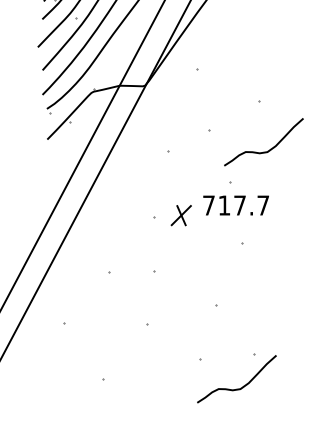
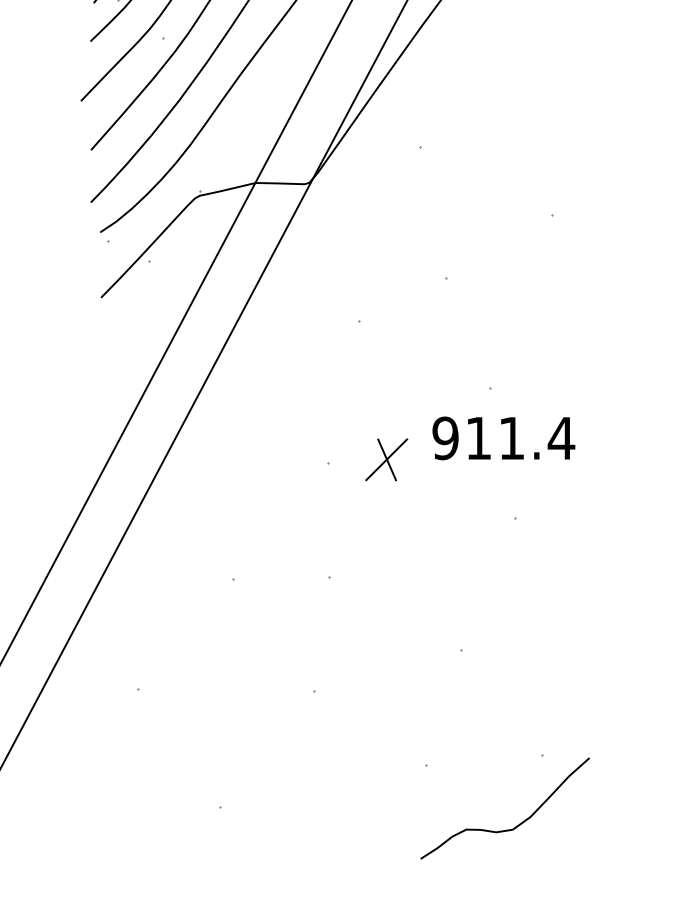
curve: (267, 150) -> (570, 321), removed
text: (235, 205) -> (502, 438), 717.7 -> 911.4

